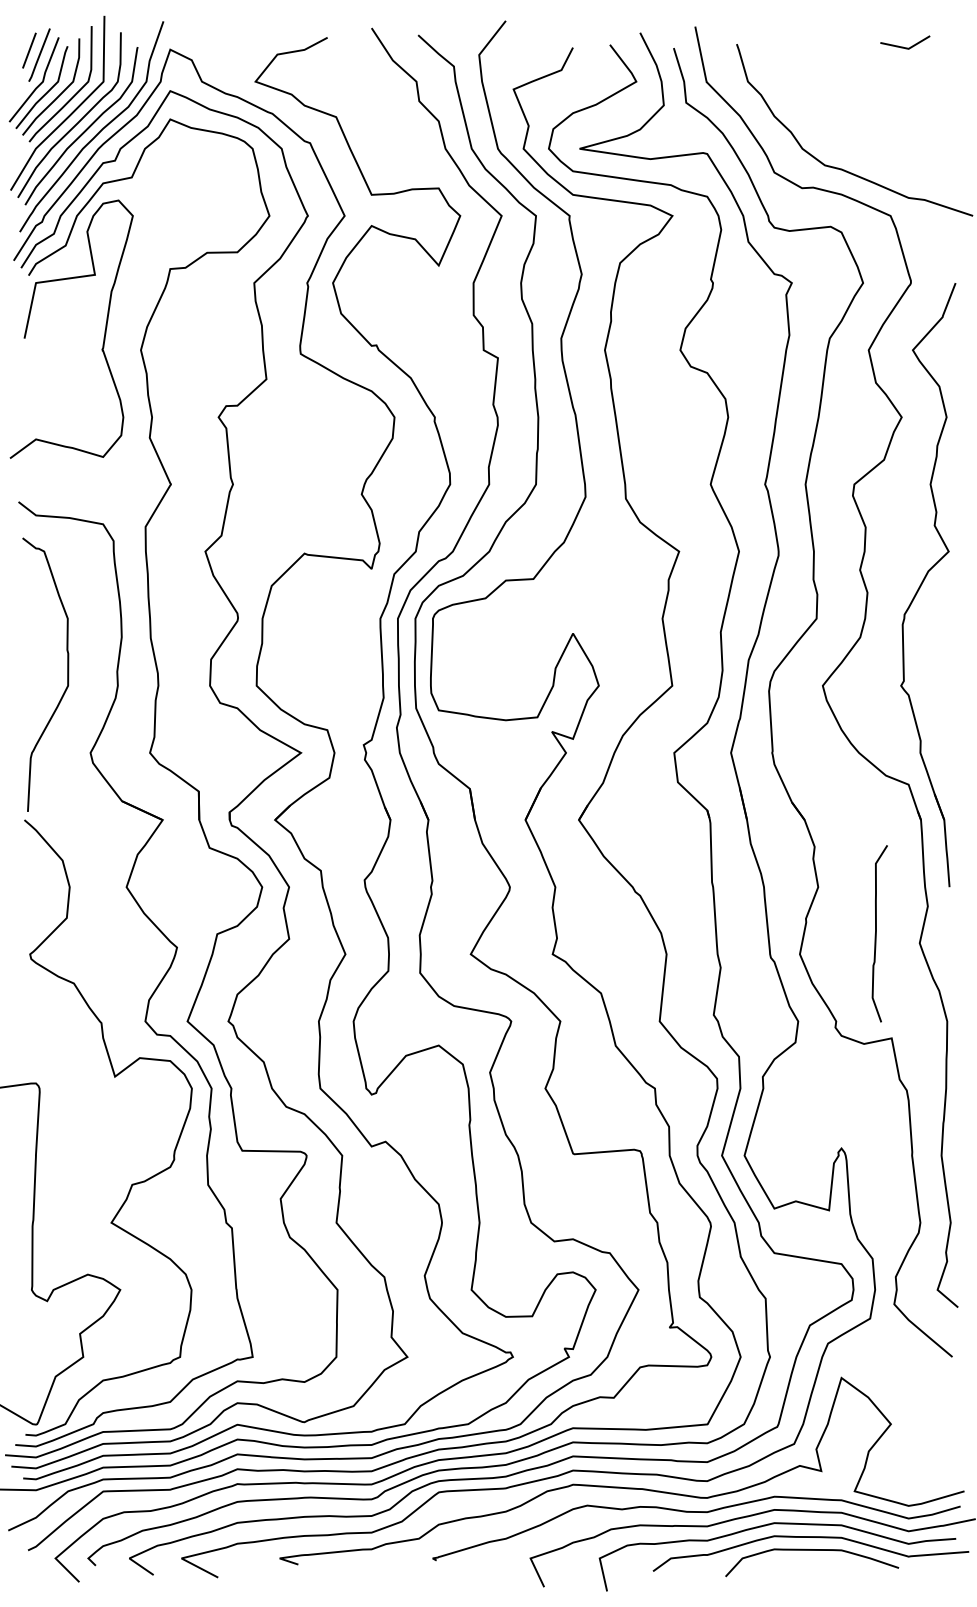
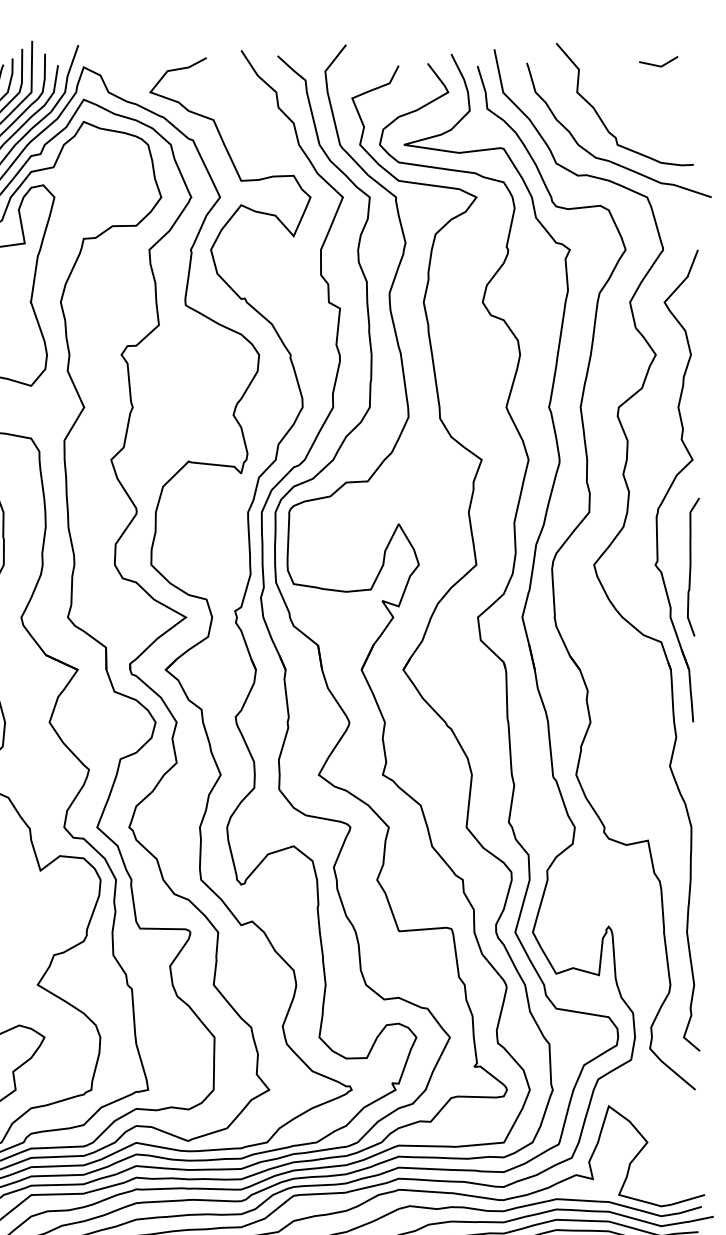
curve: (833, 117) -> (602, 120), added
curve: (876, 933) -> (690, 566), moved

